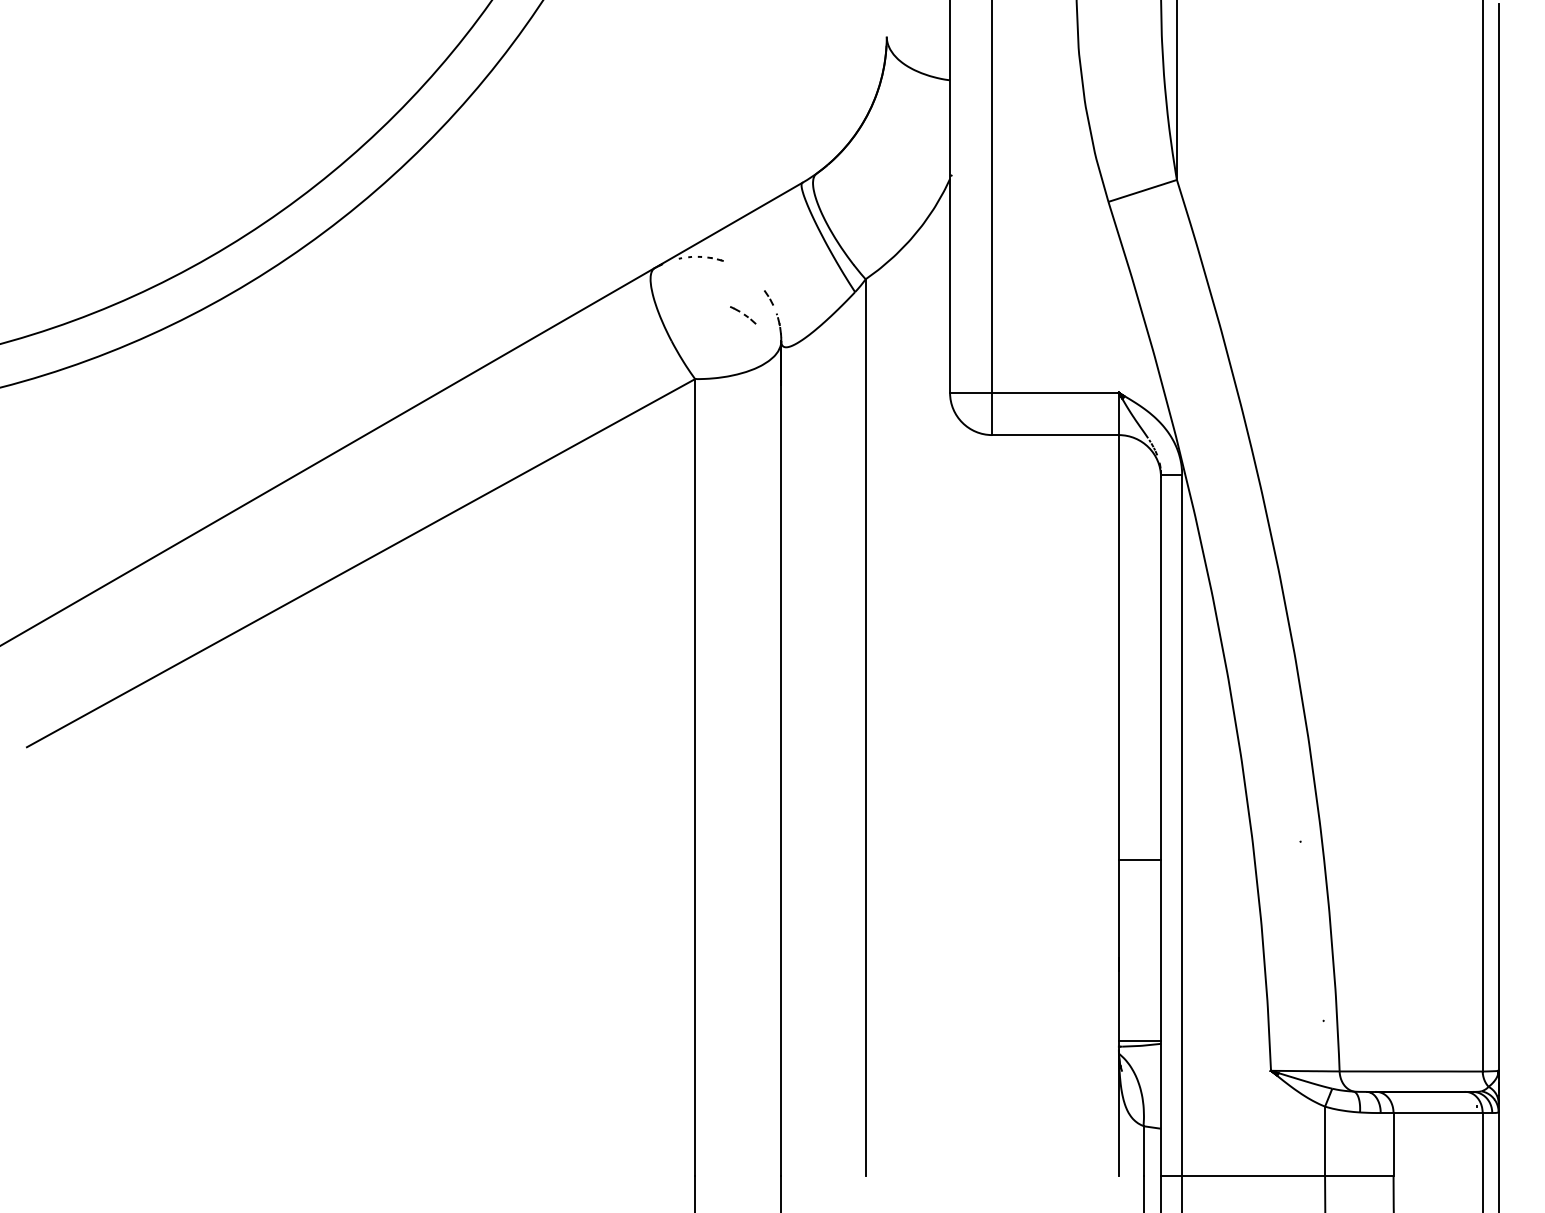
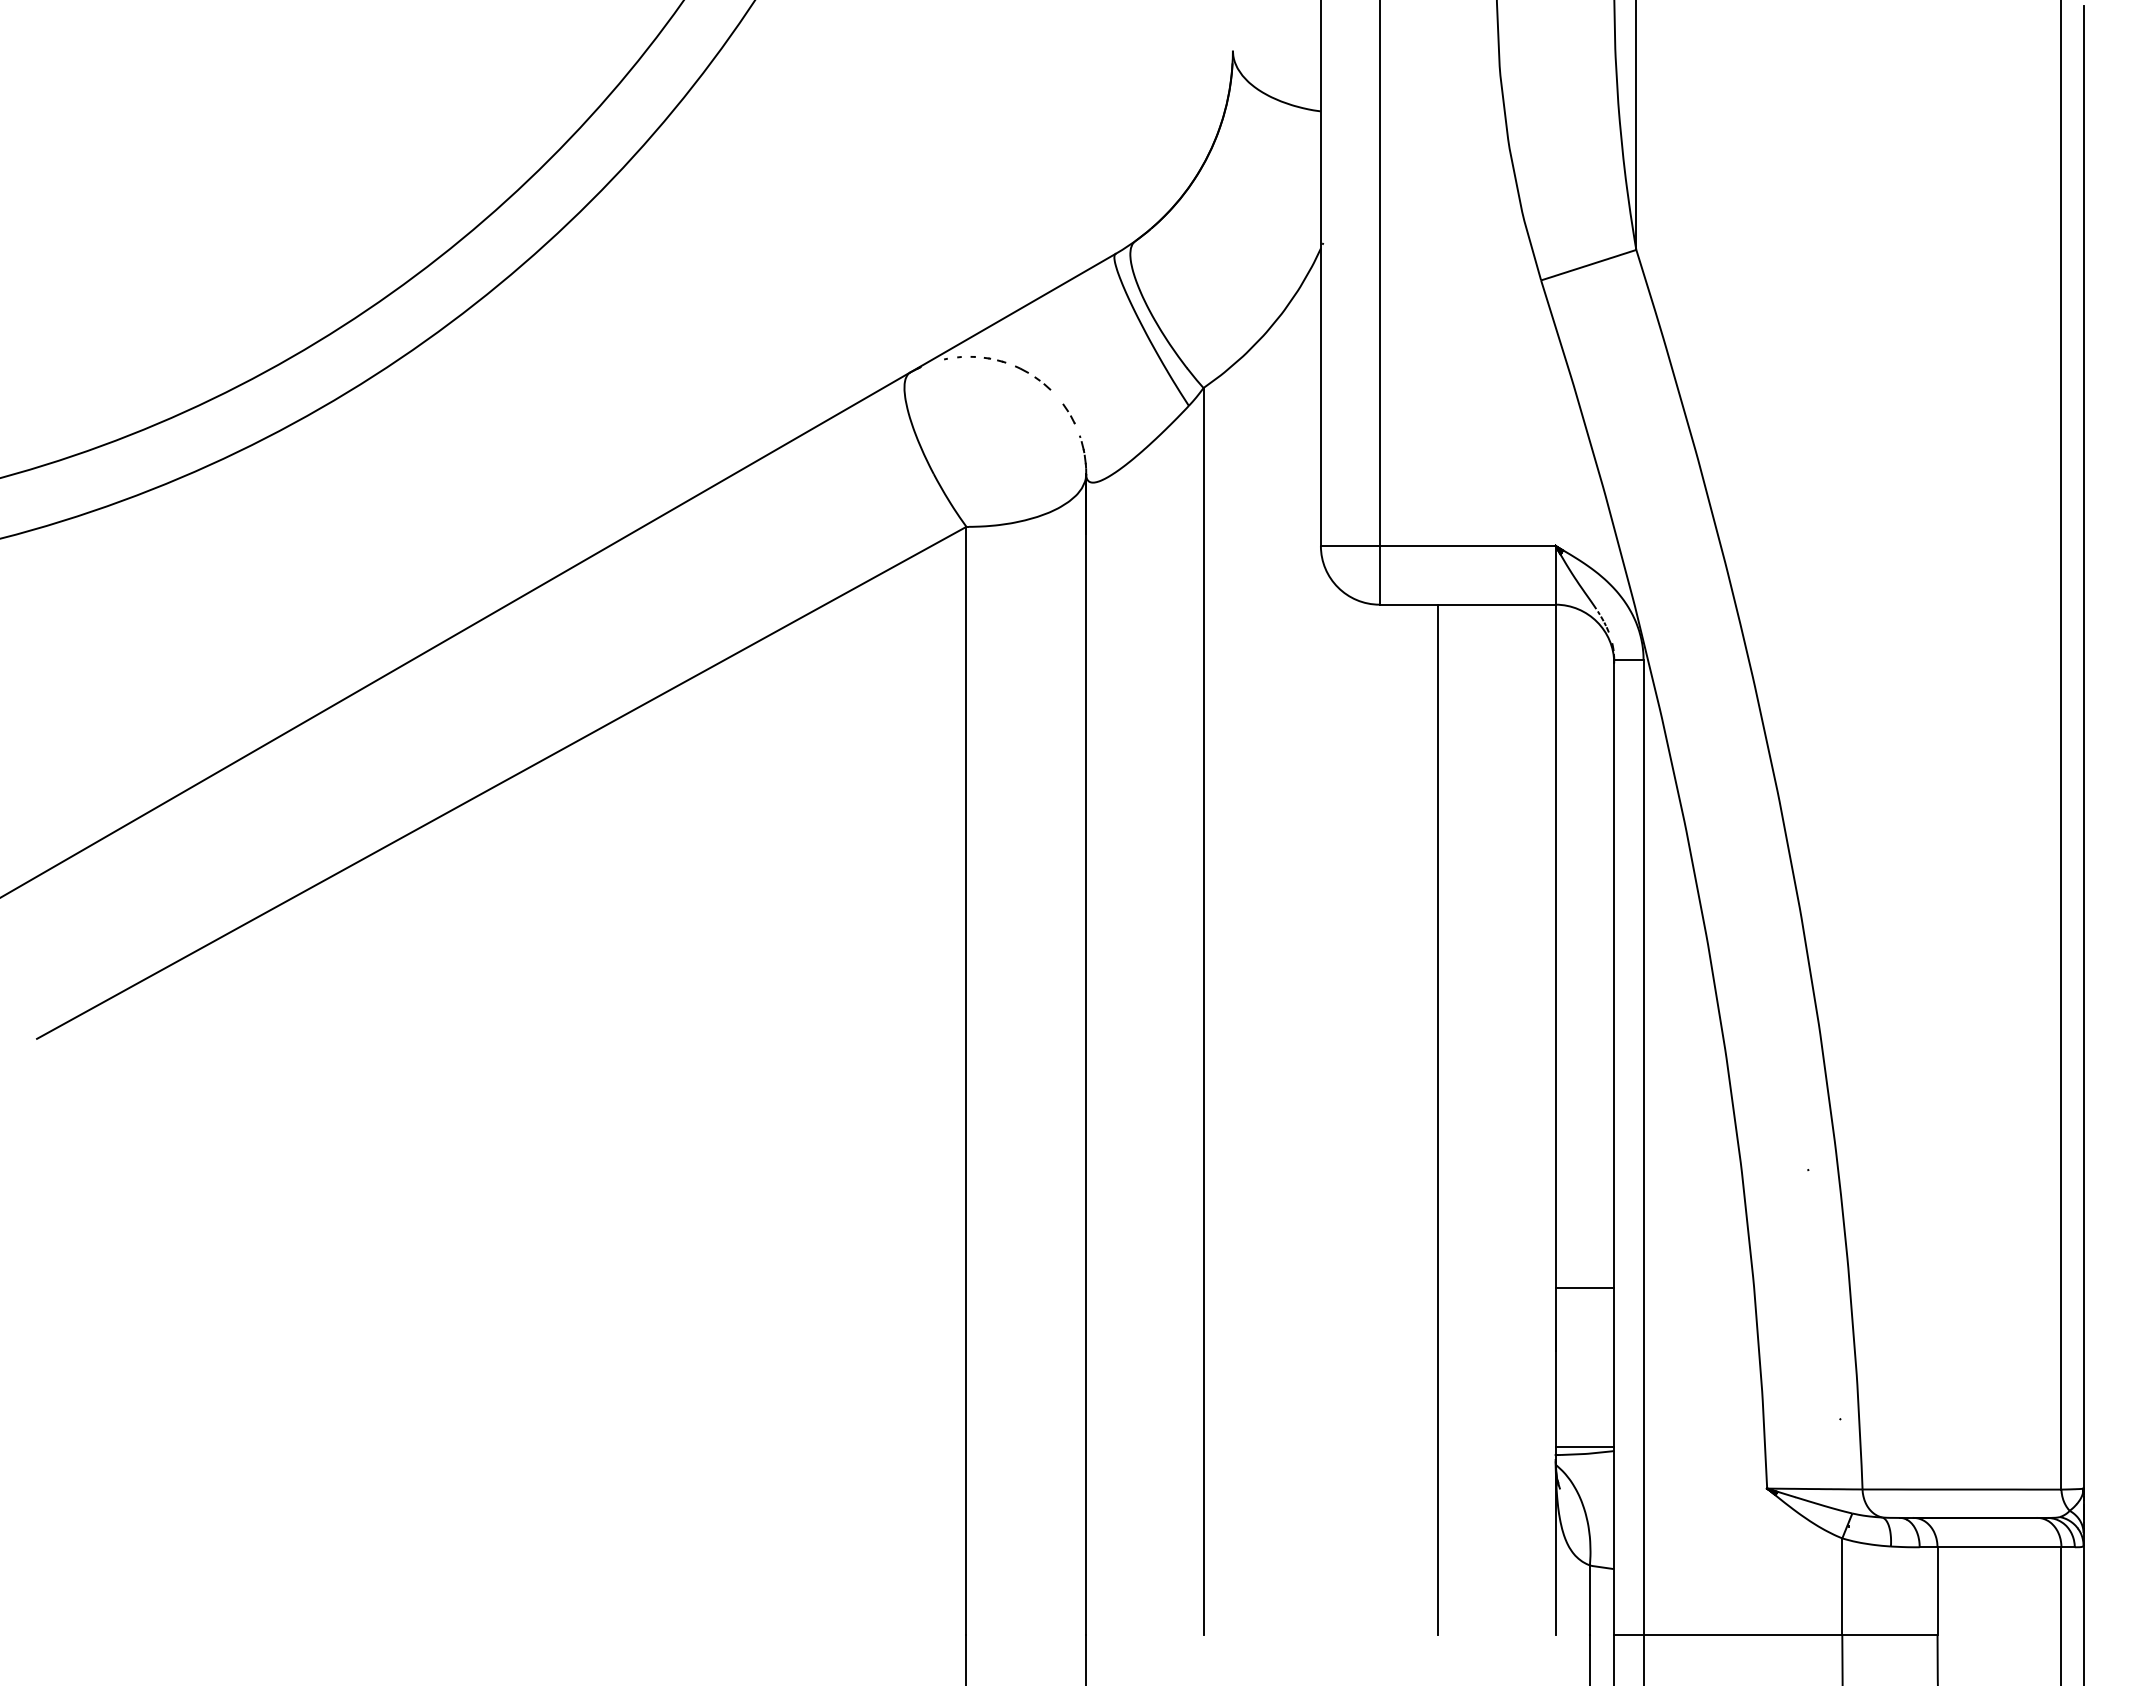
part: (743, 314) -> (1033, 377), moved
line: (1034, 805) -> (1438, 1119), added
line: (1139, 859) -> (1584, 1287), moved

